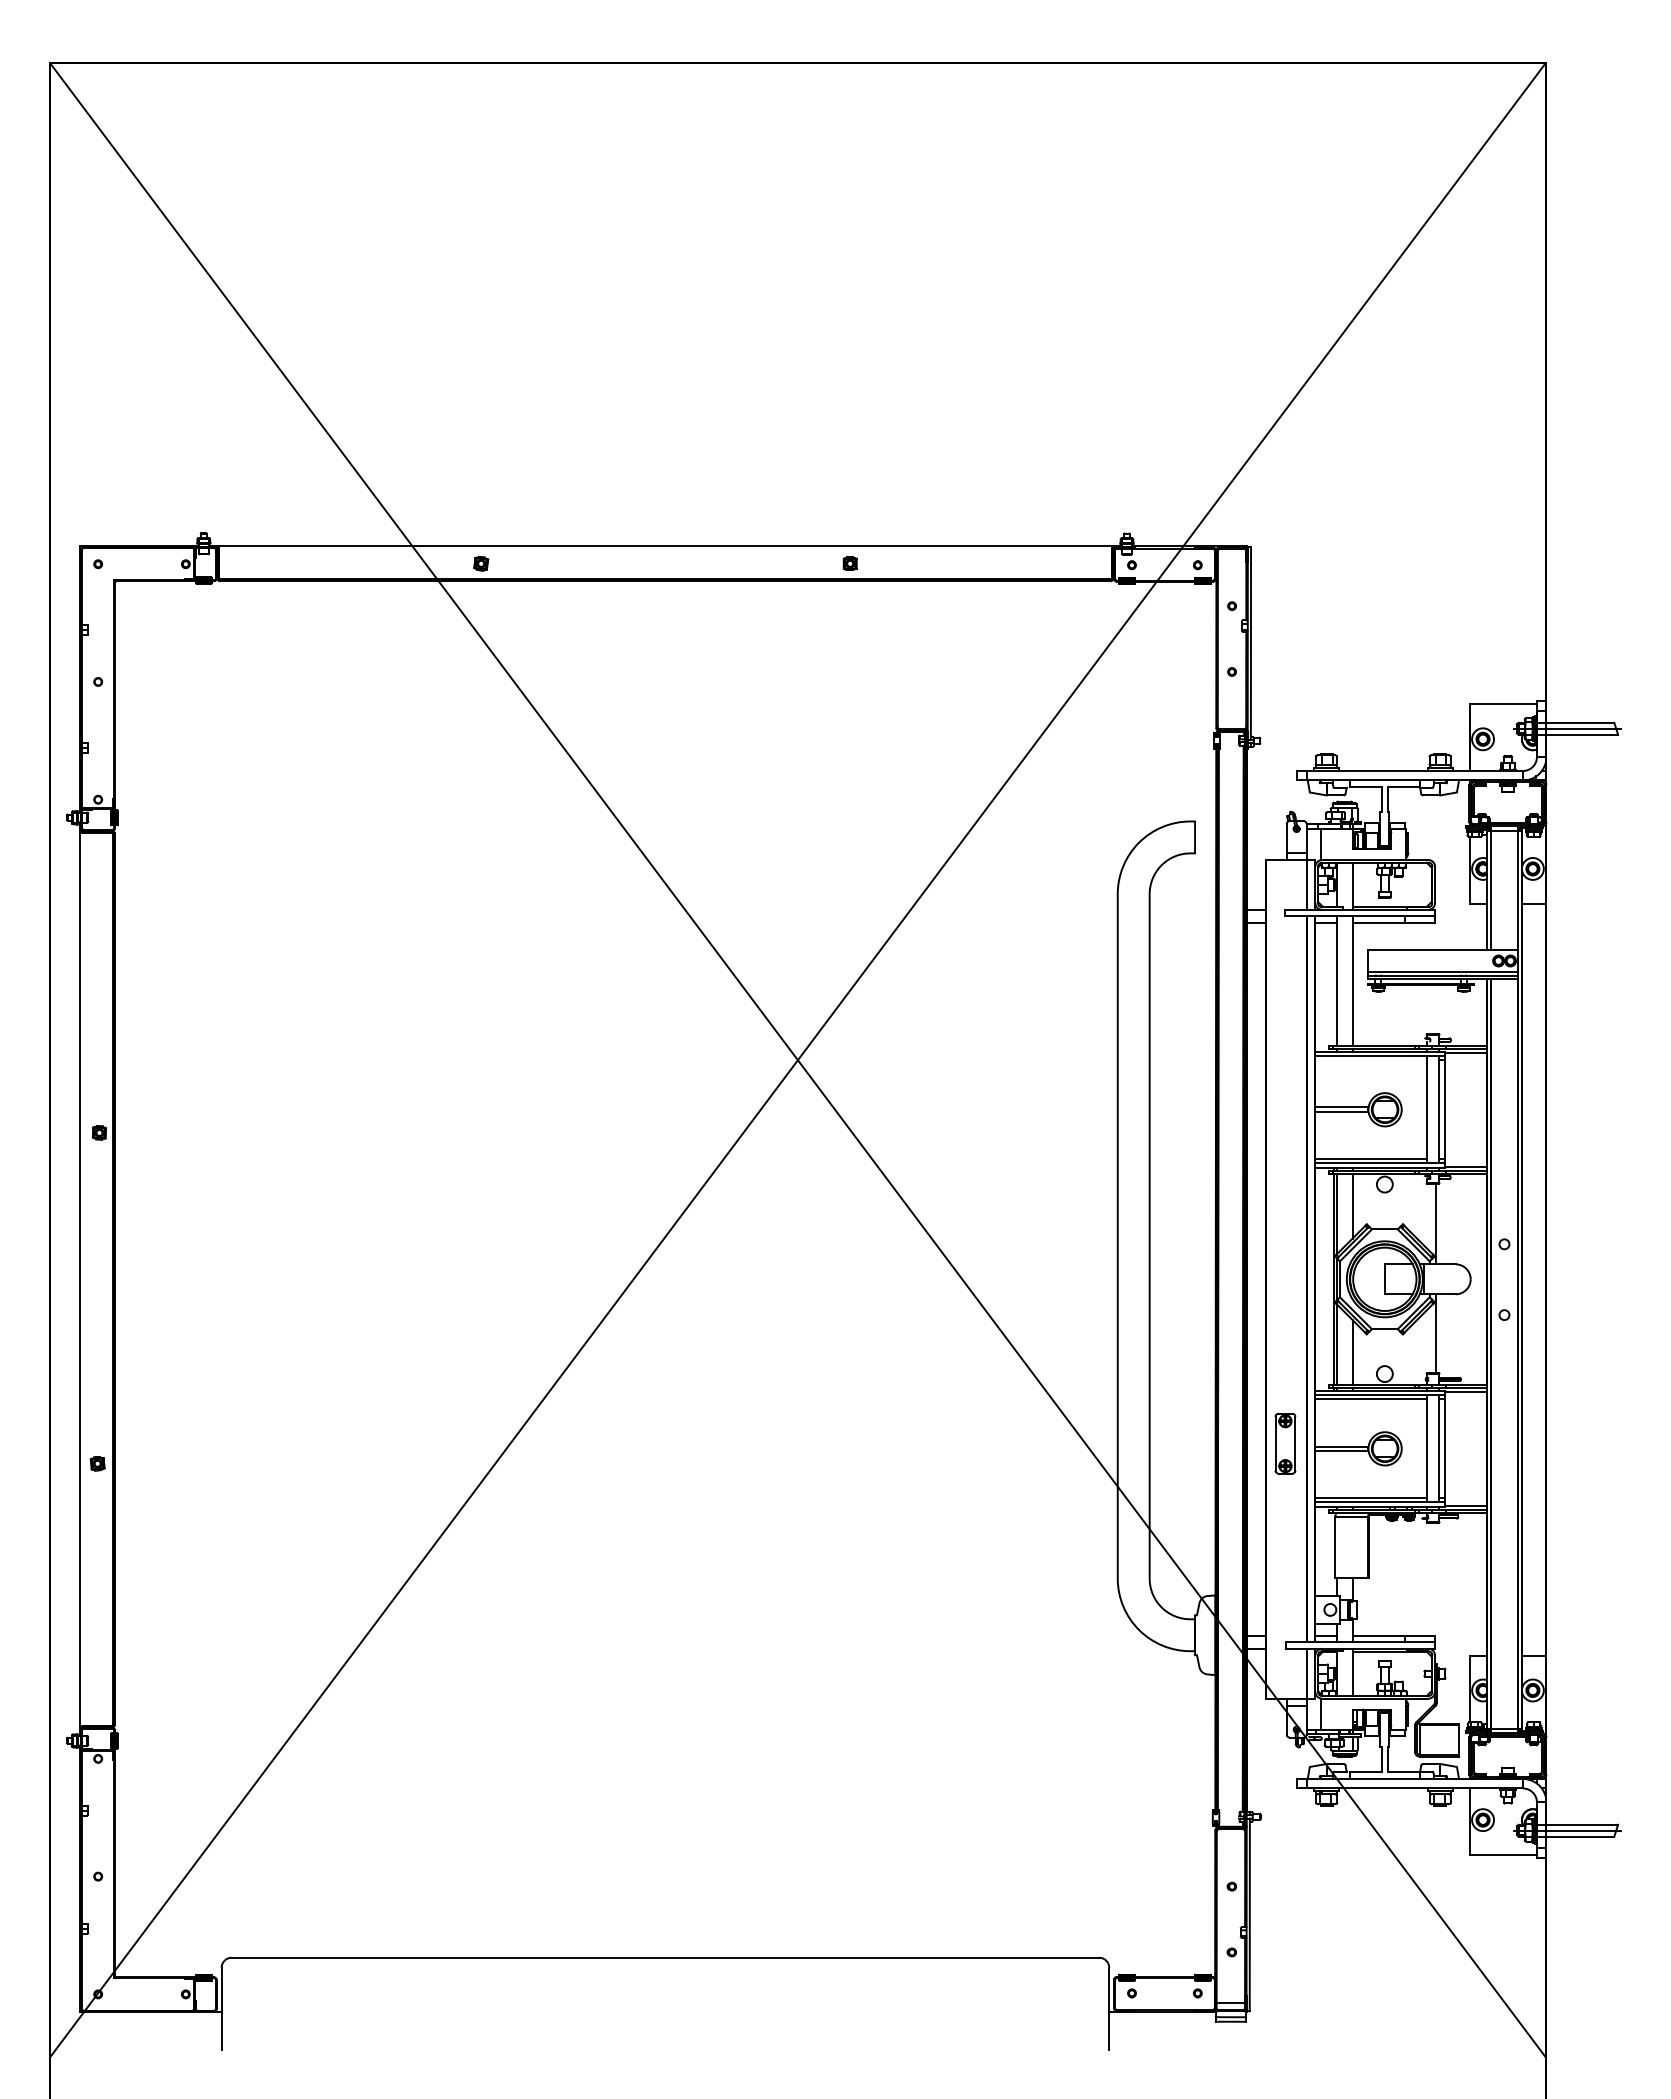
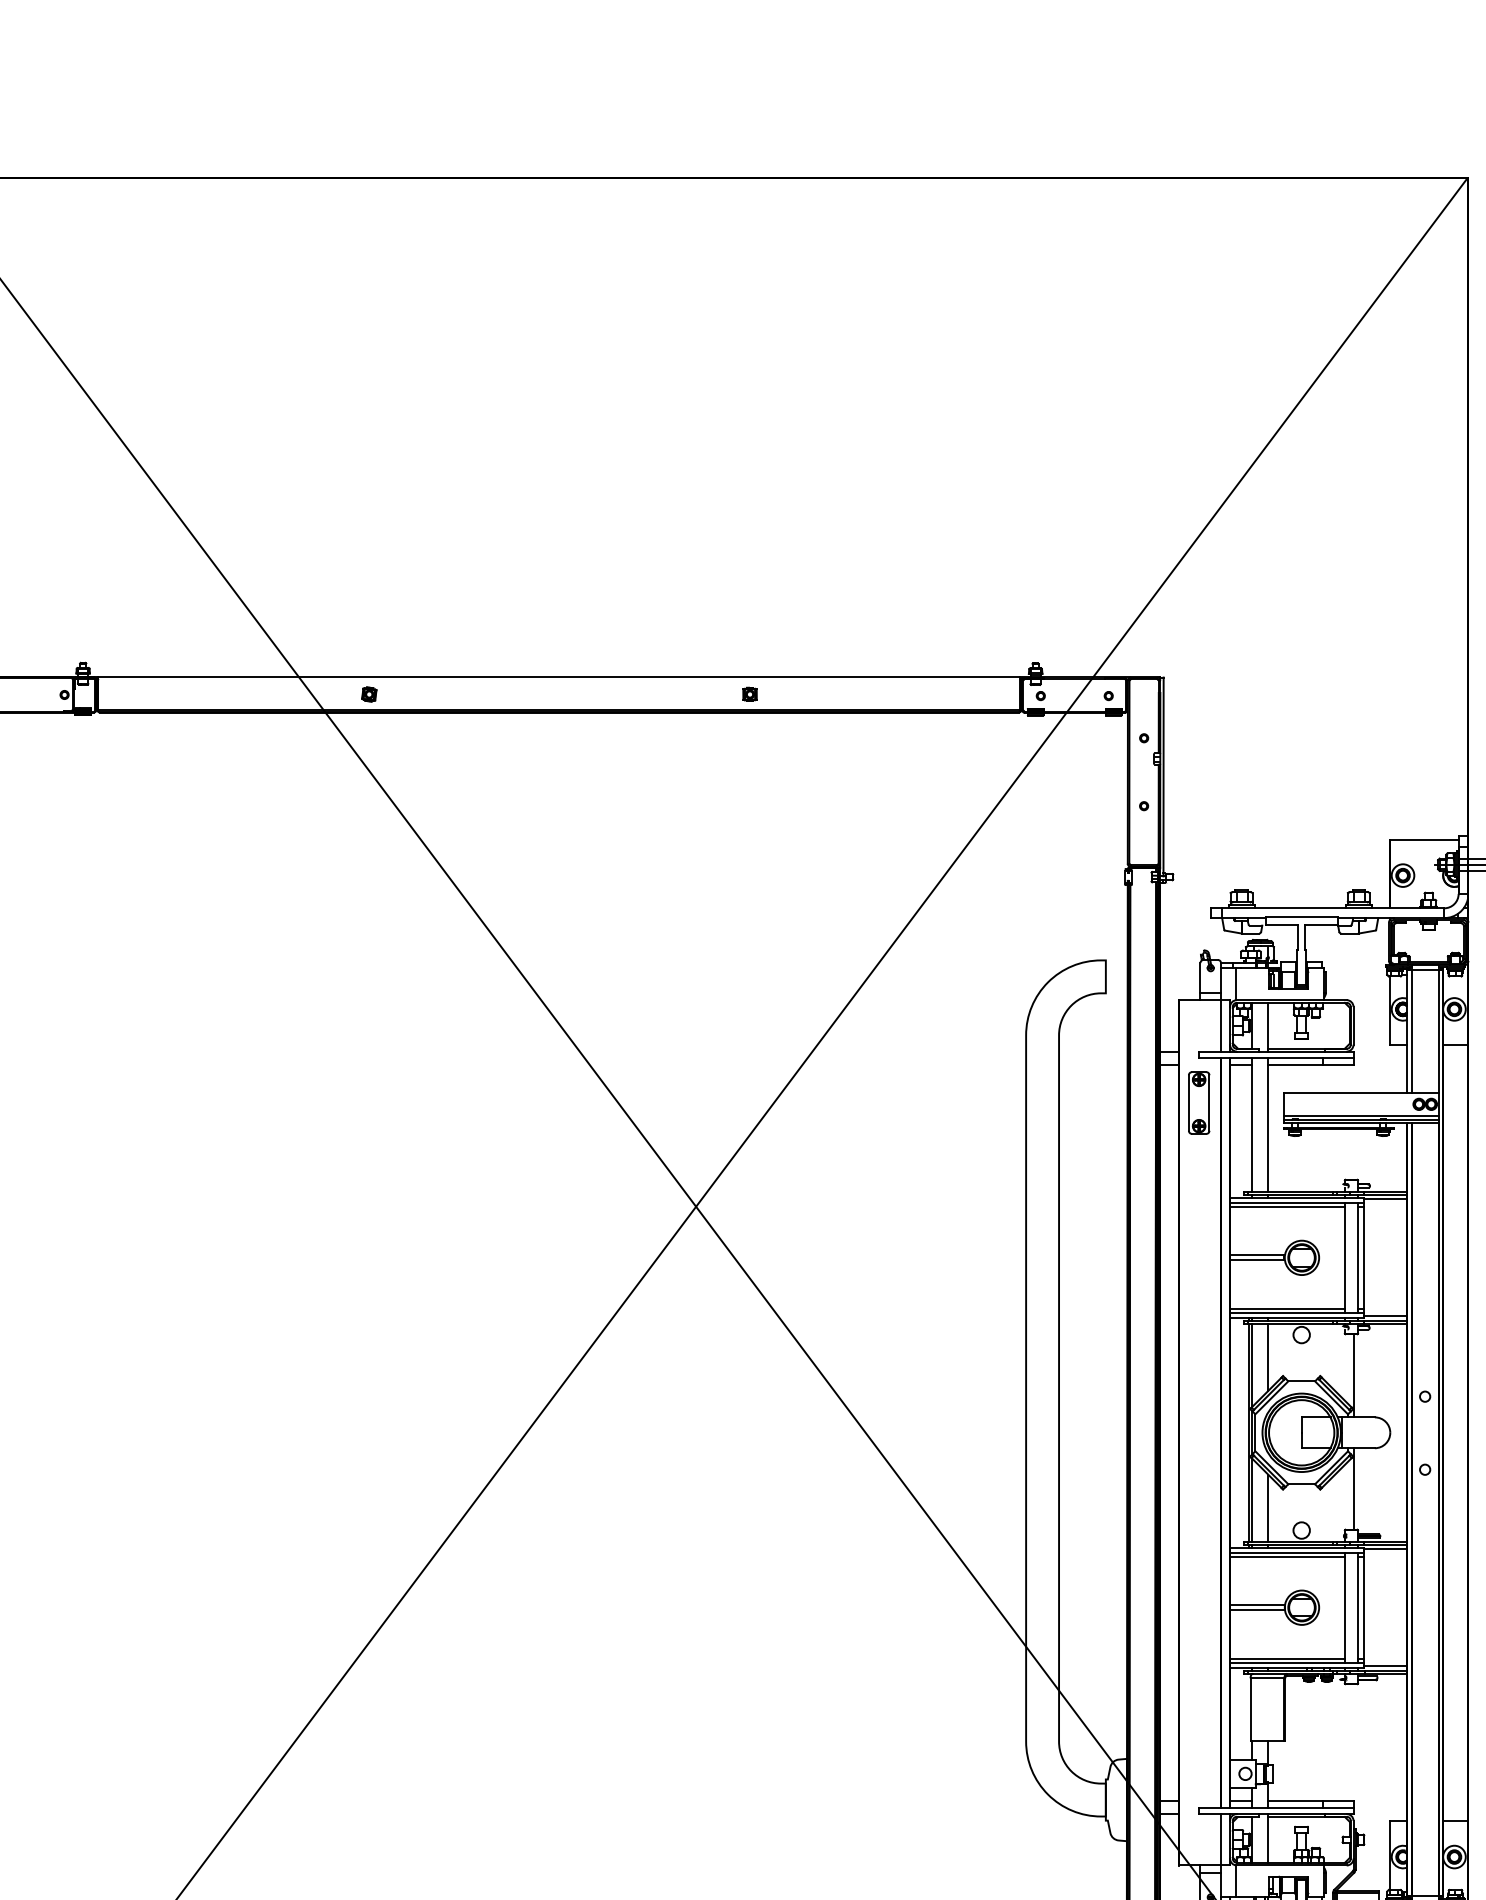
line: (1370, 1060) -> (1286, 1207), added
part: (1285, 1443) -> (1199, 1102), moved

